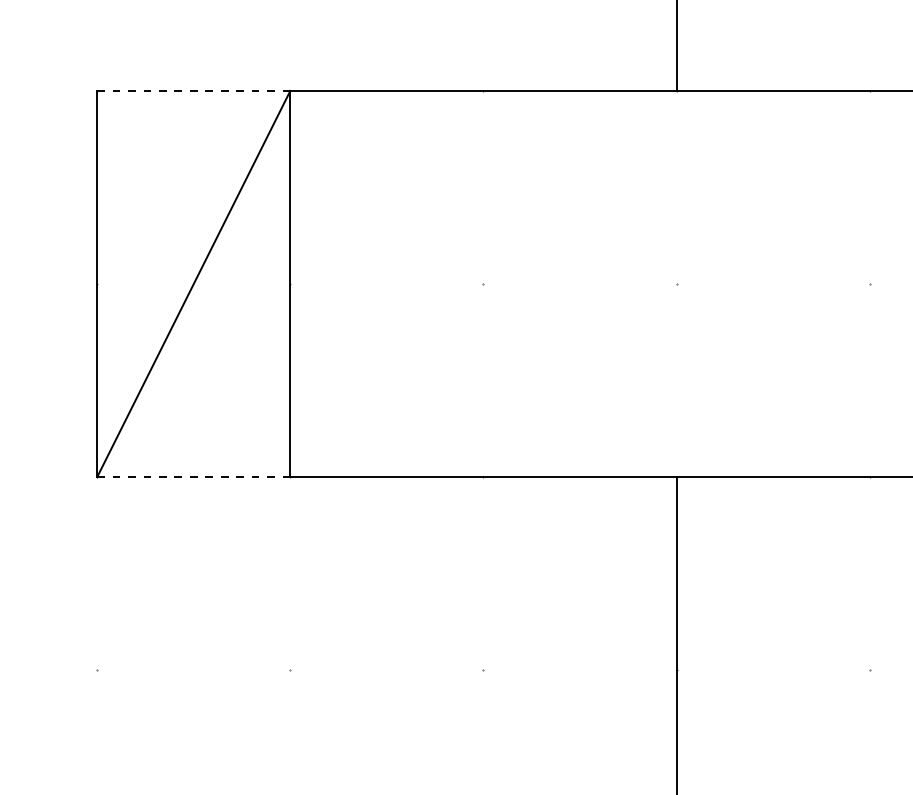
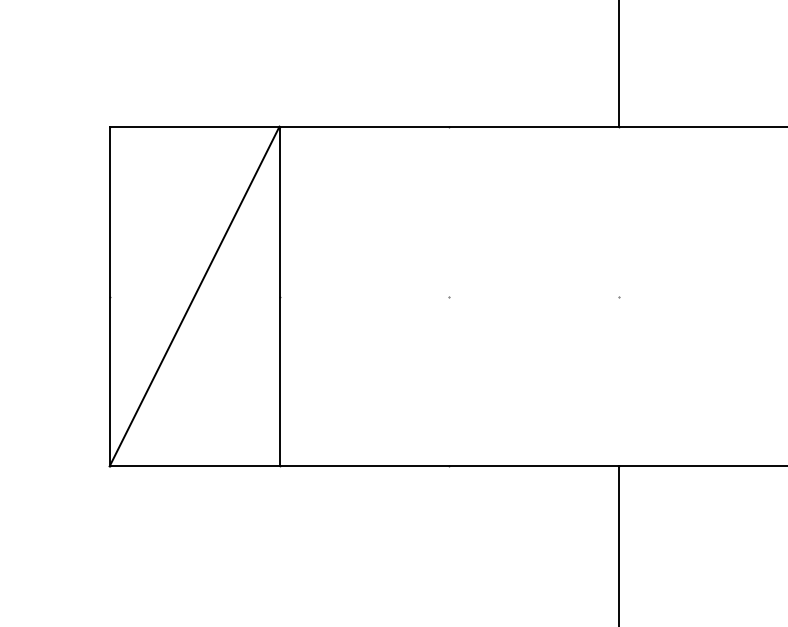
line: (193, 90) -> (194, 126), dashed -> solid
line: (193, 477) -> (194, 466), dashed -> solid

